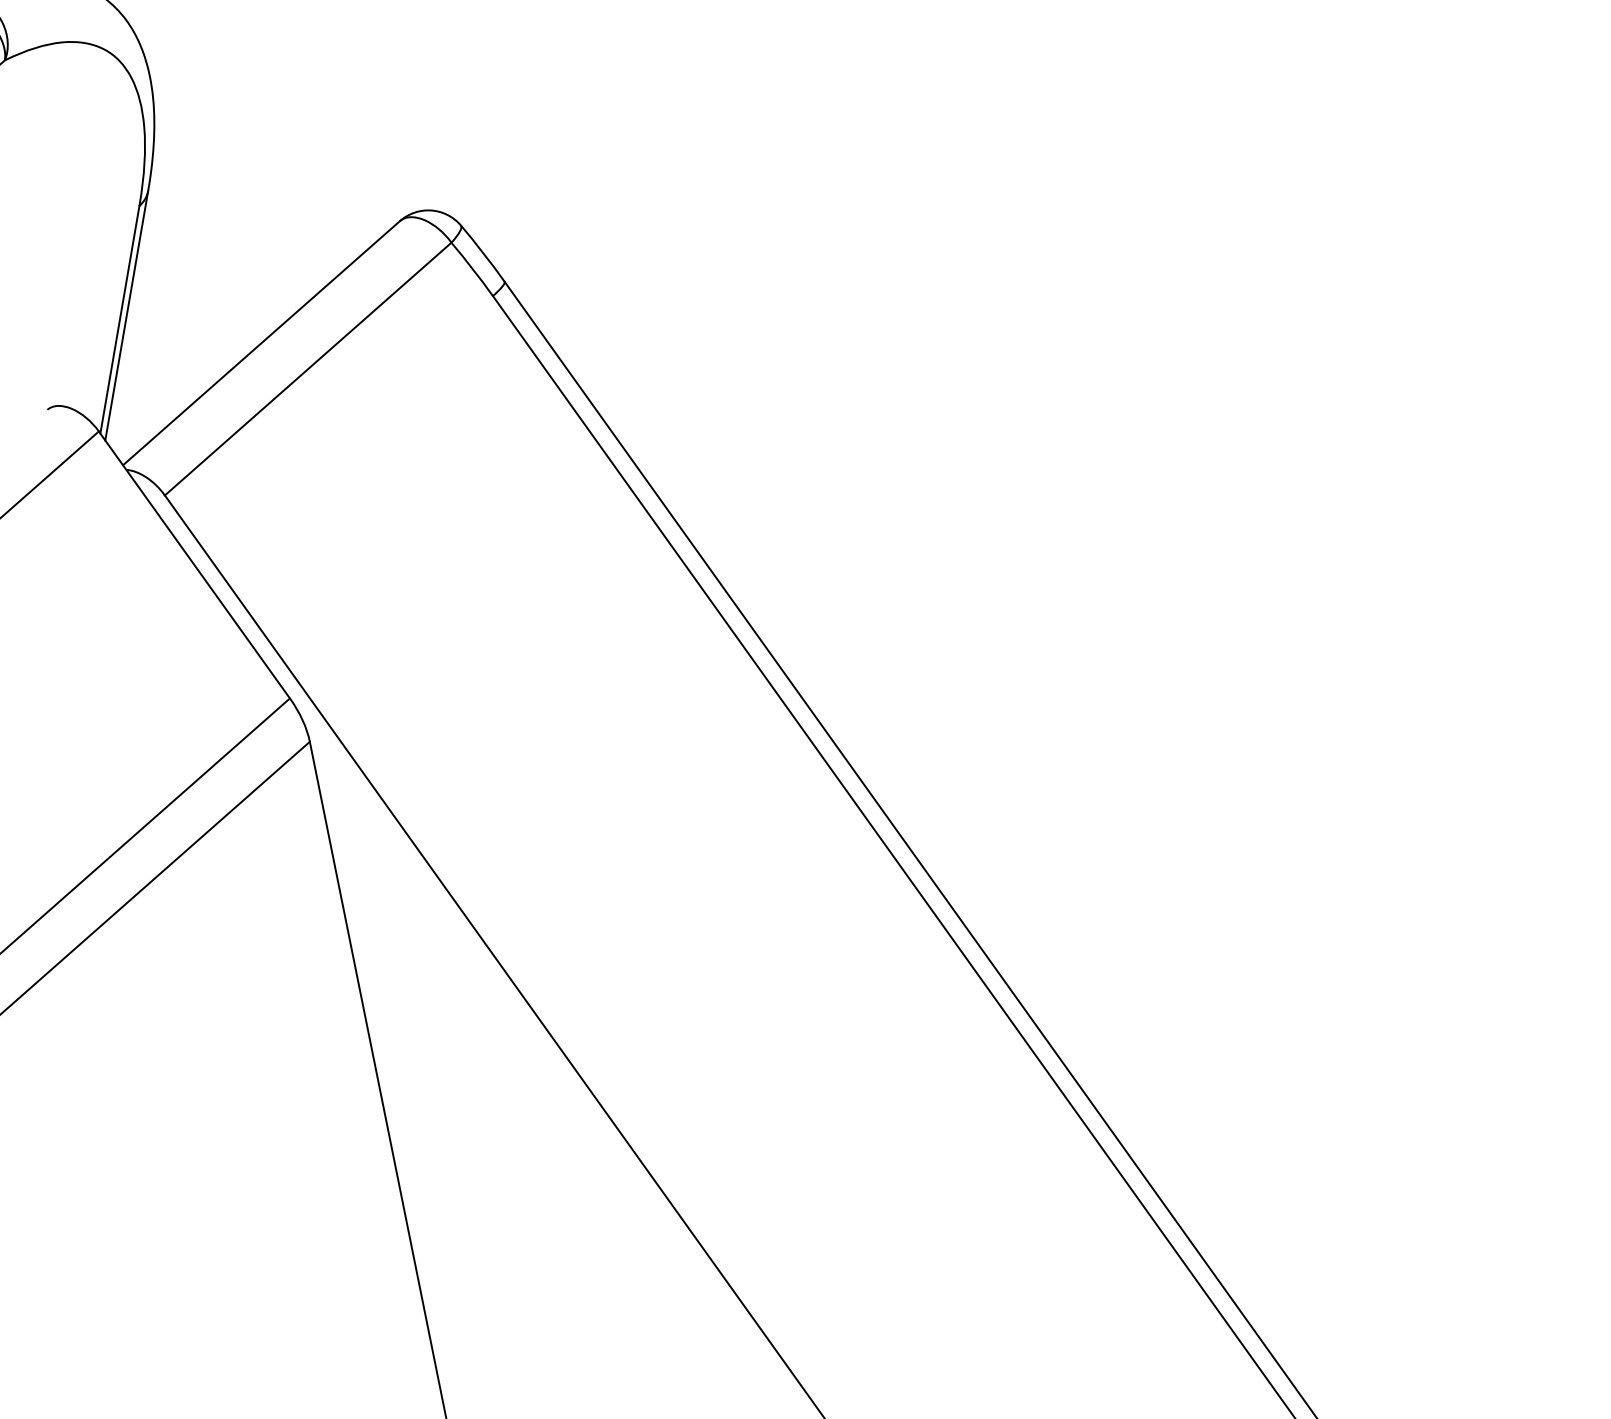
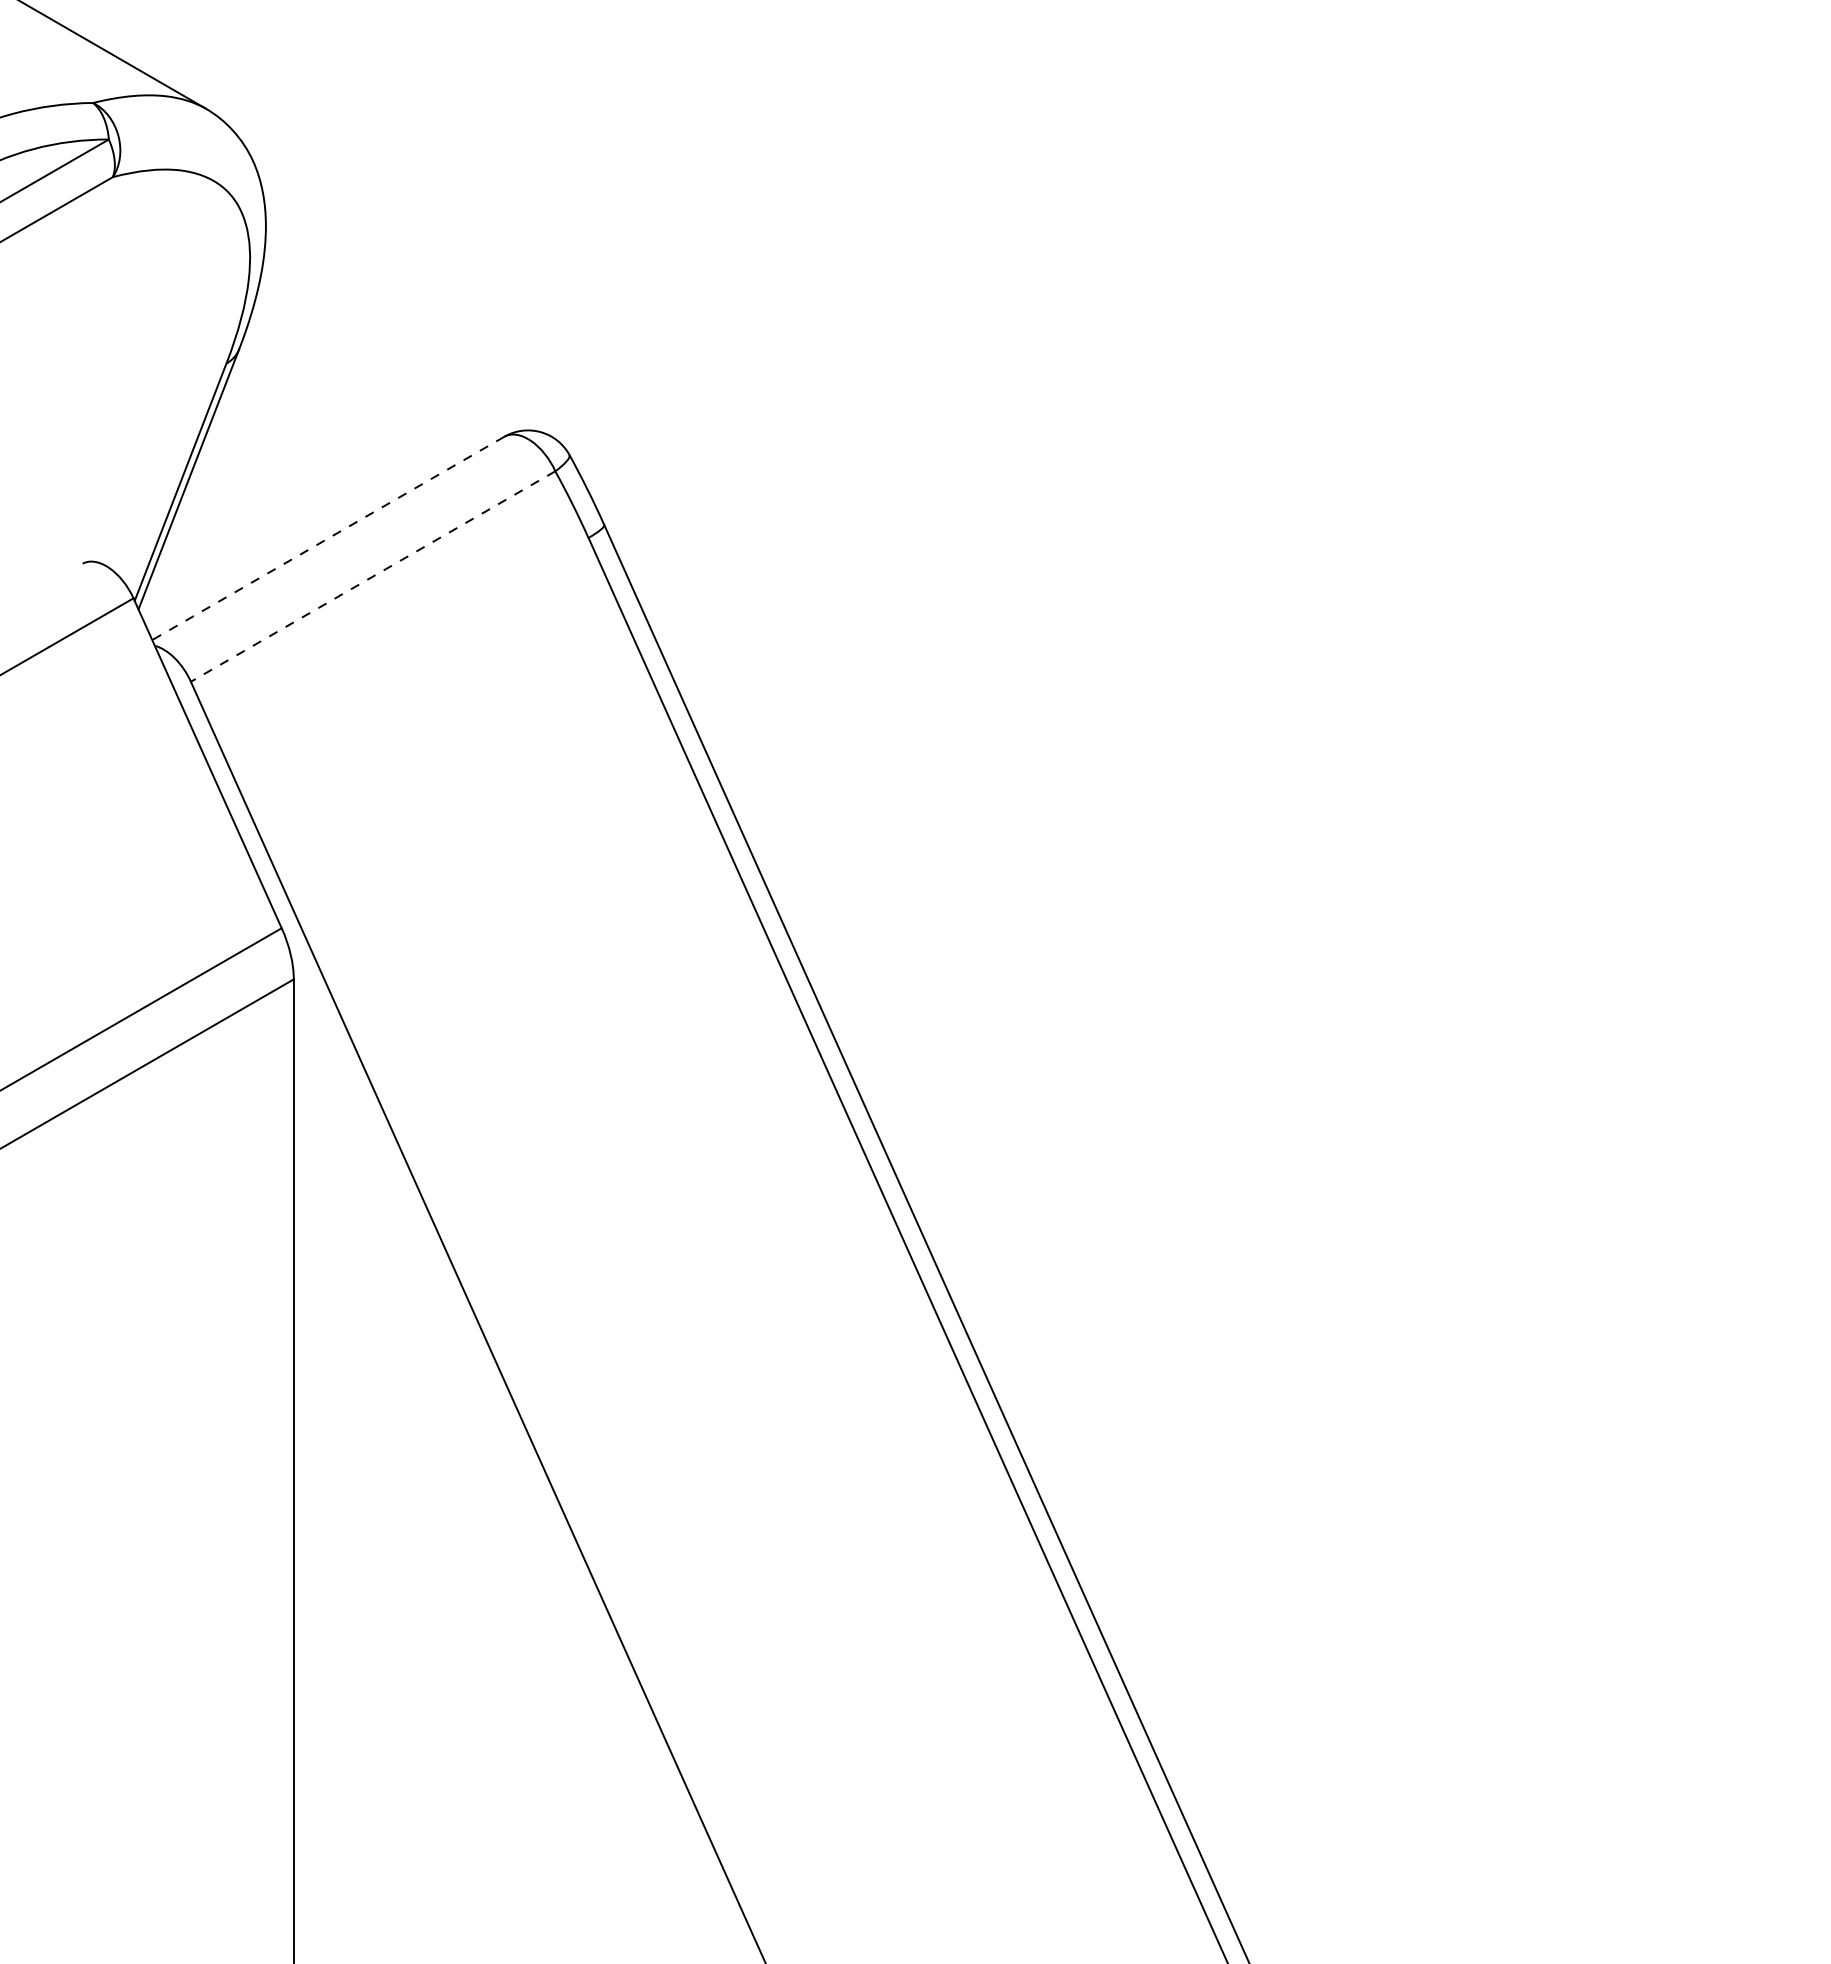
line: (260, 343) -> (327, 538), solid -> dashed
line: (307, 369) -> (372, 576), solid -> dashed

